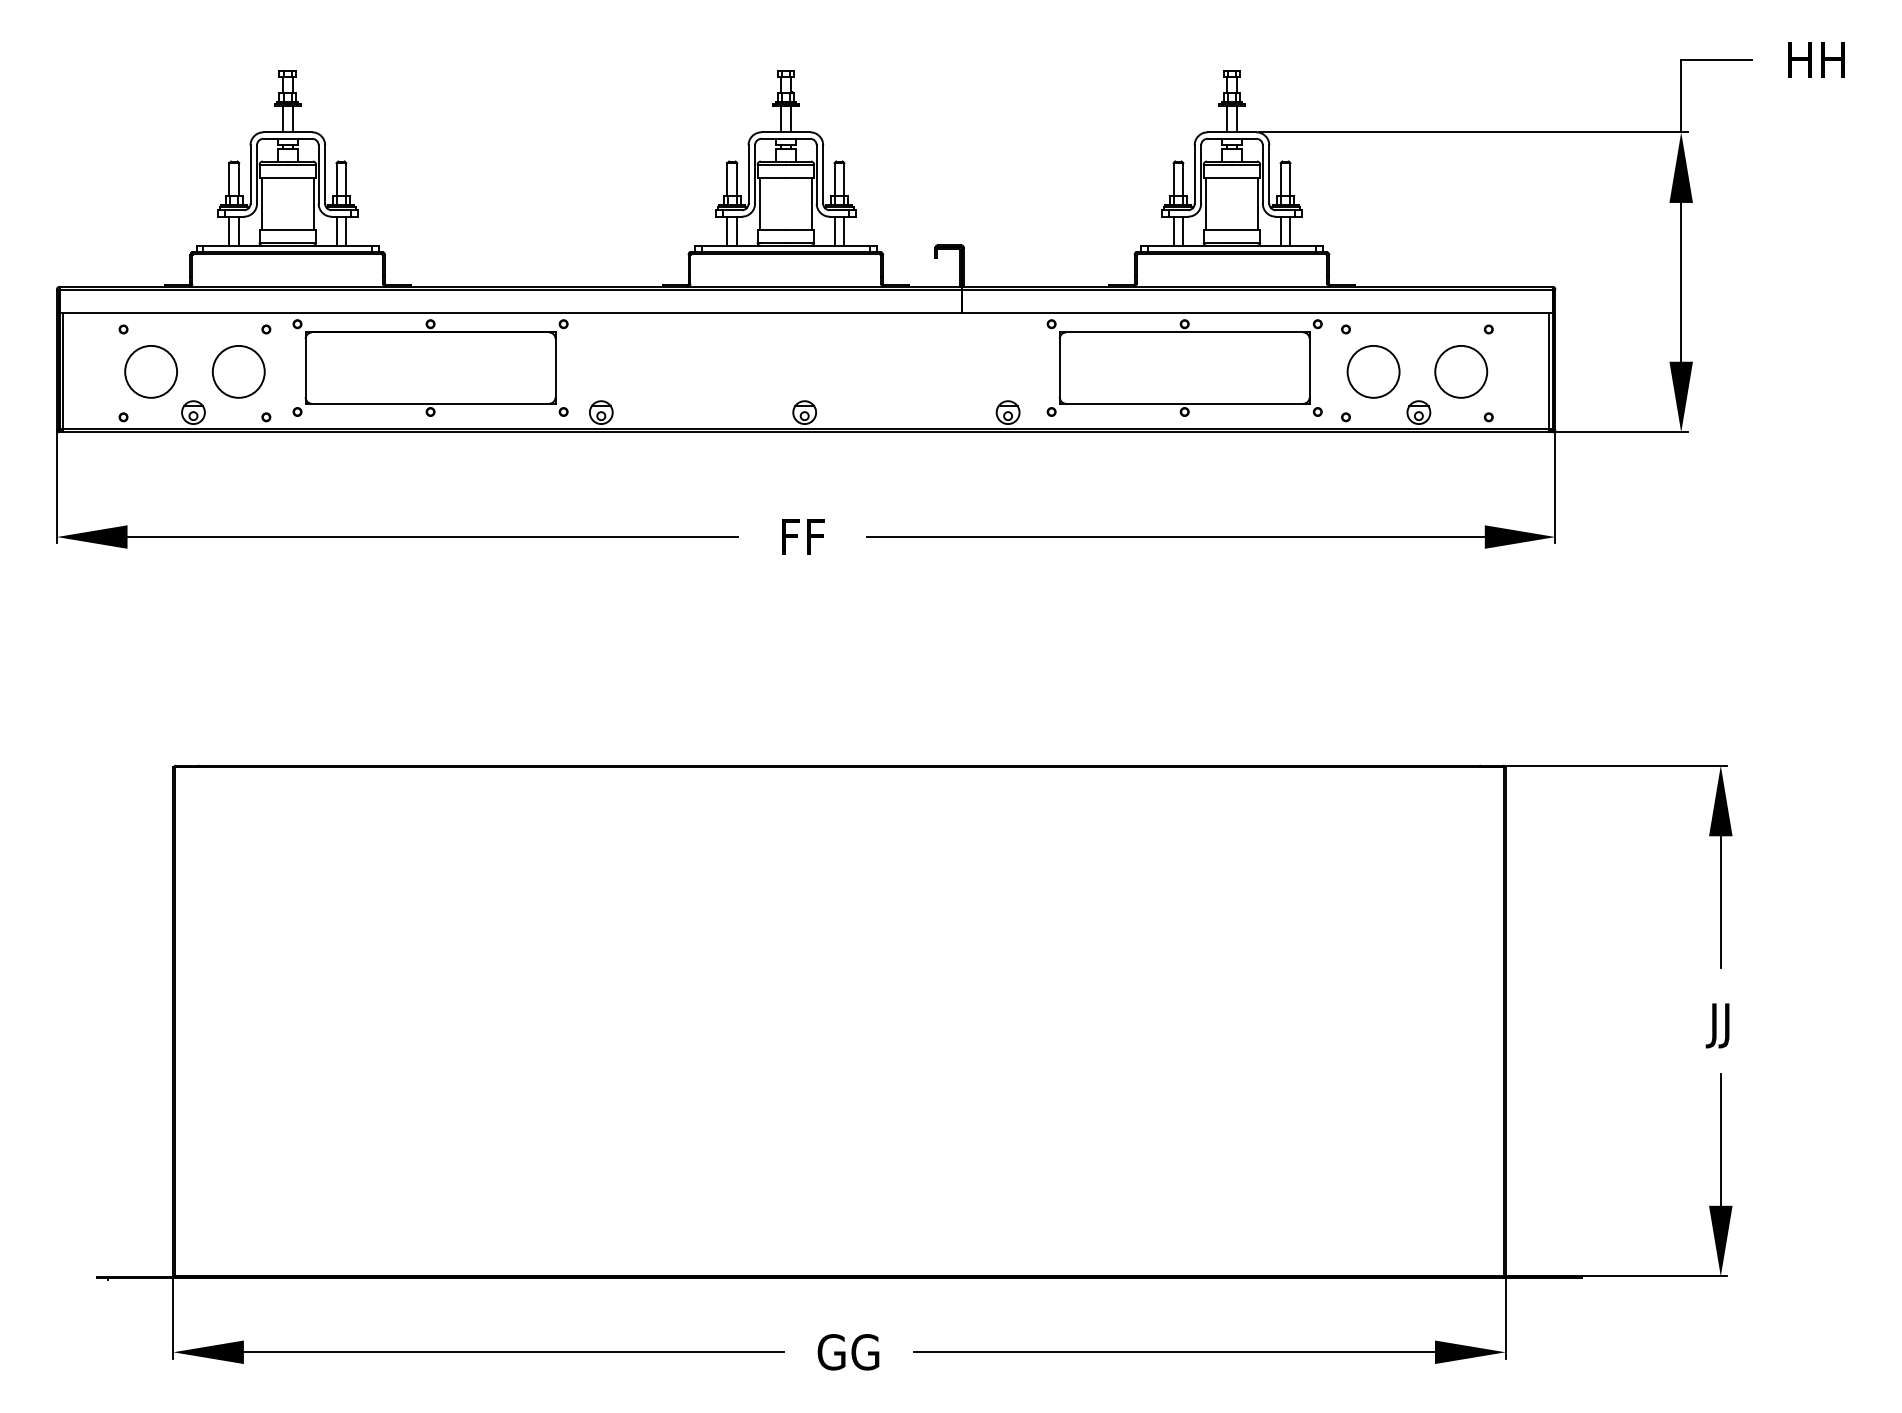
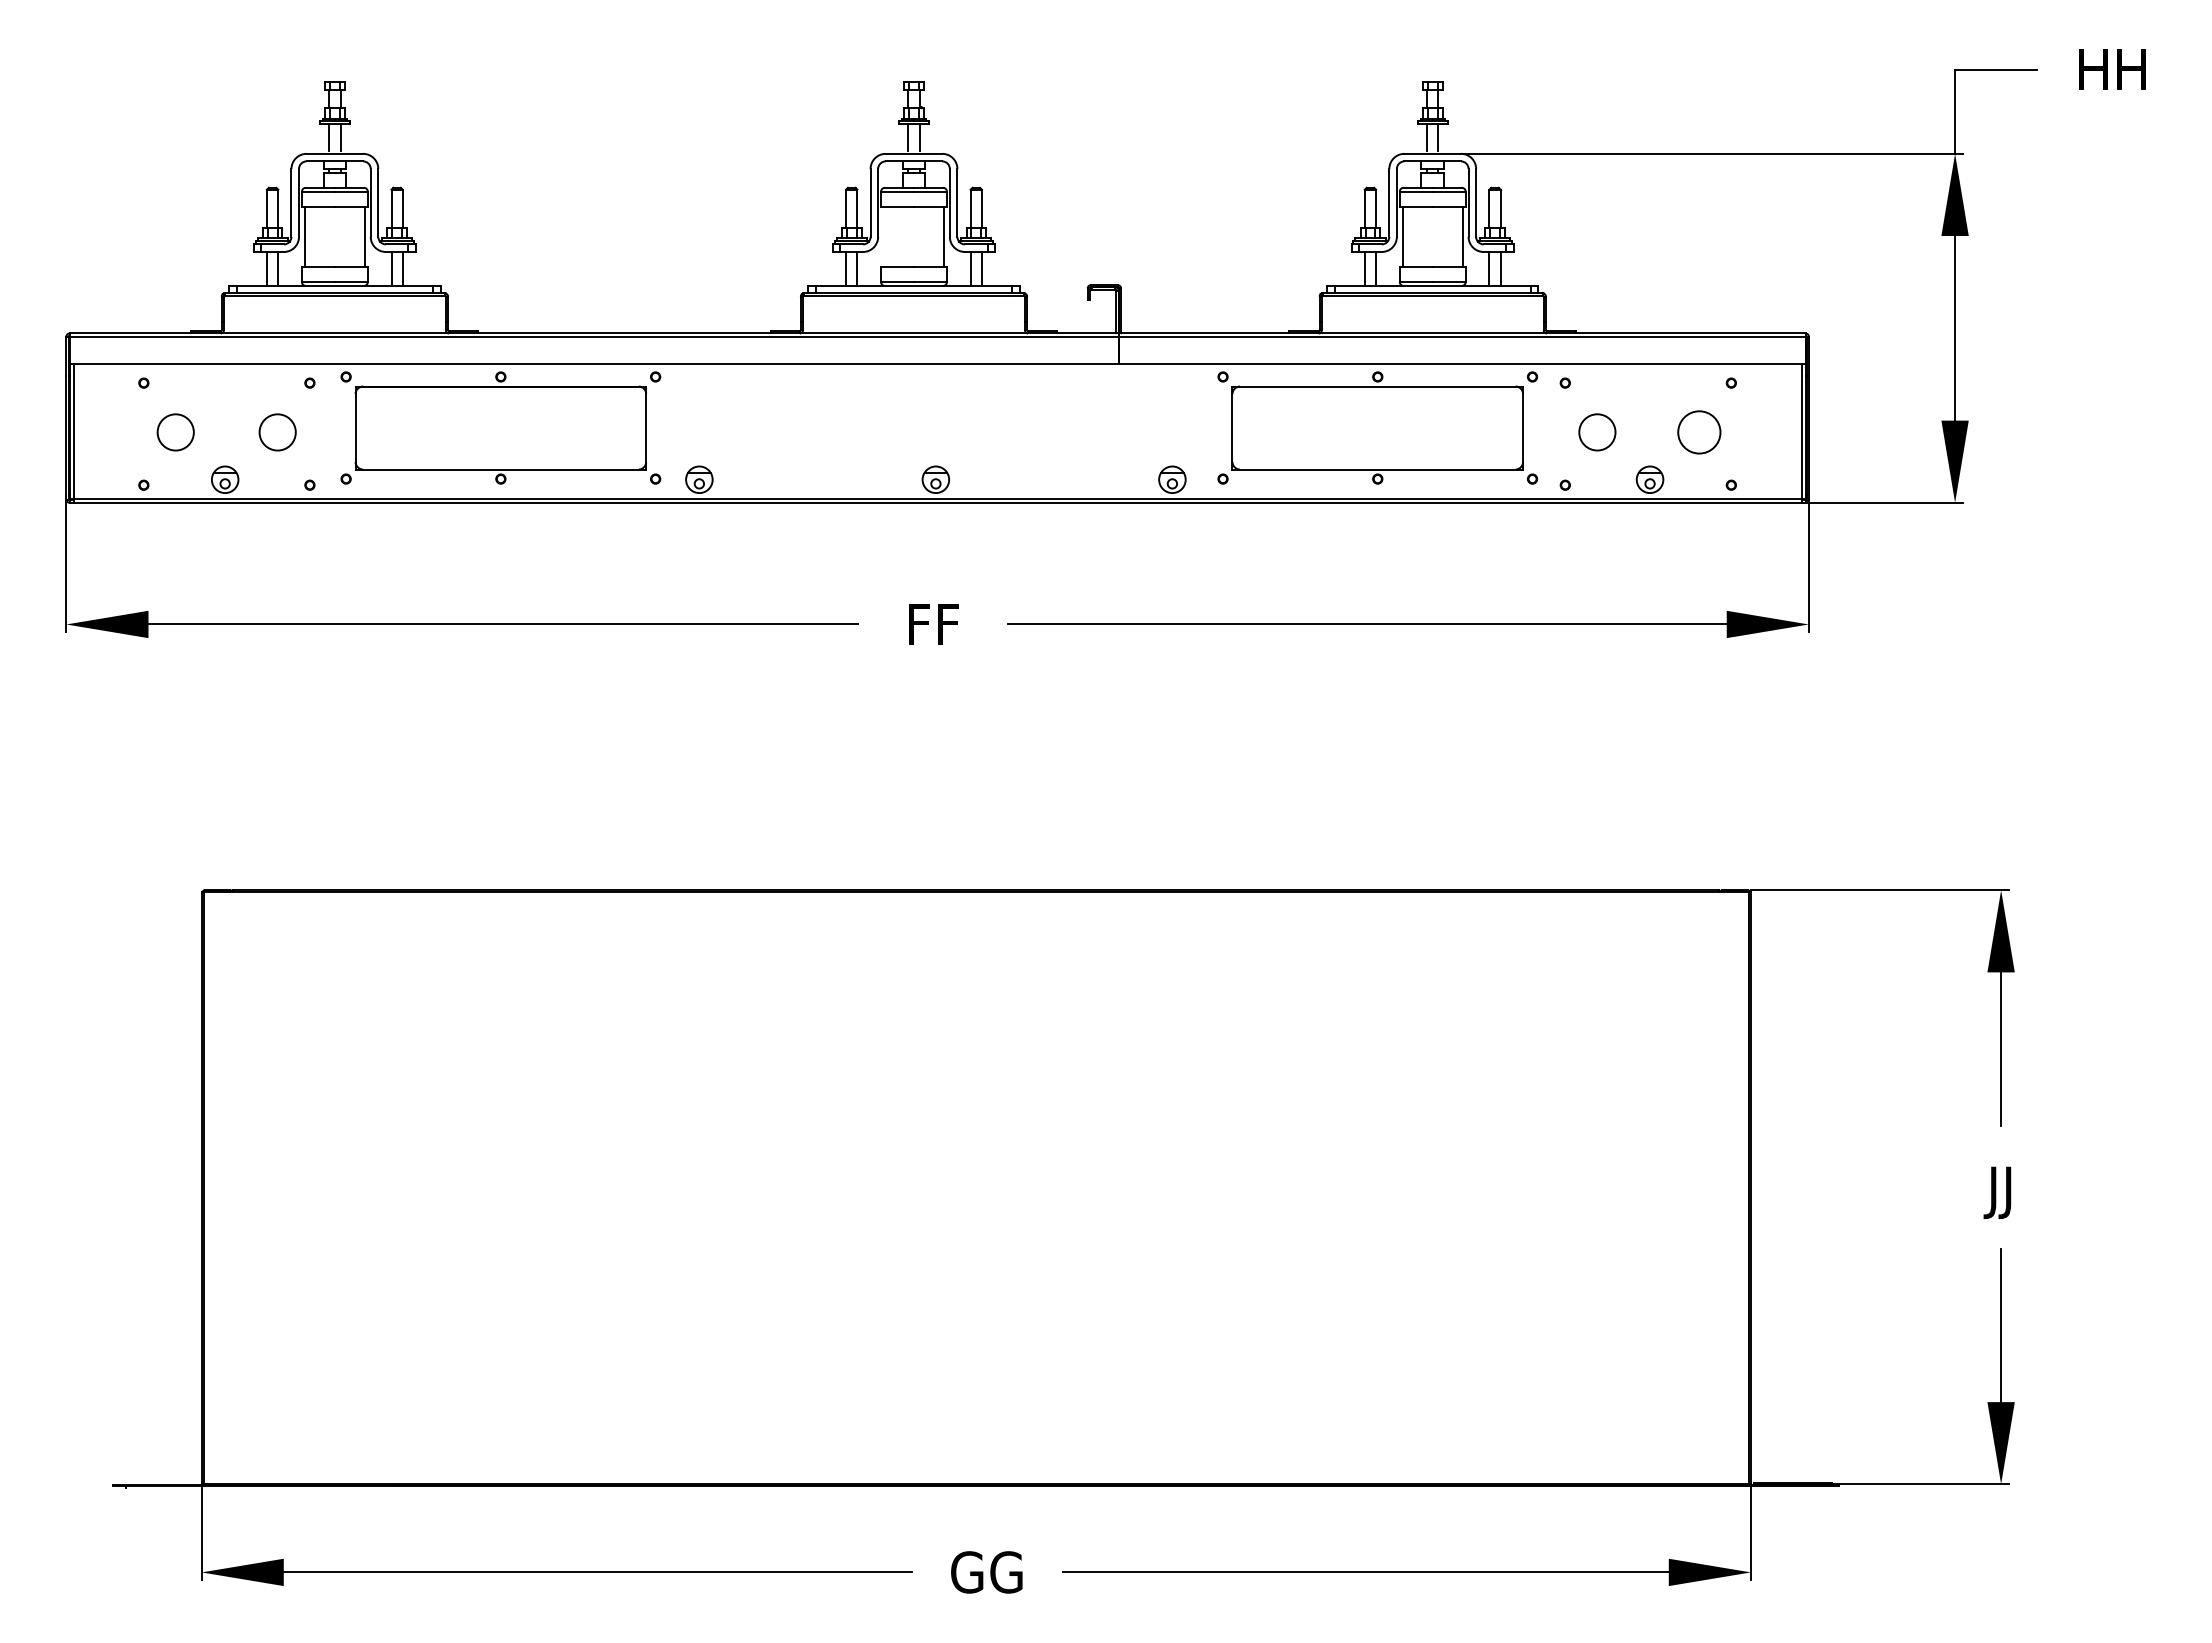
line: (759, 203) -> (883, 236), removed
circle: (150, 371) -> (175, 432), size x0.6
circle: (238, 371) -> (277, 432), size x0.6
circle: (1373, 371) -> (1597, 432), size x0.6
circle: (1461, 371) -> (1699, 432), size x0.7

